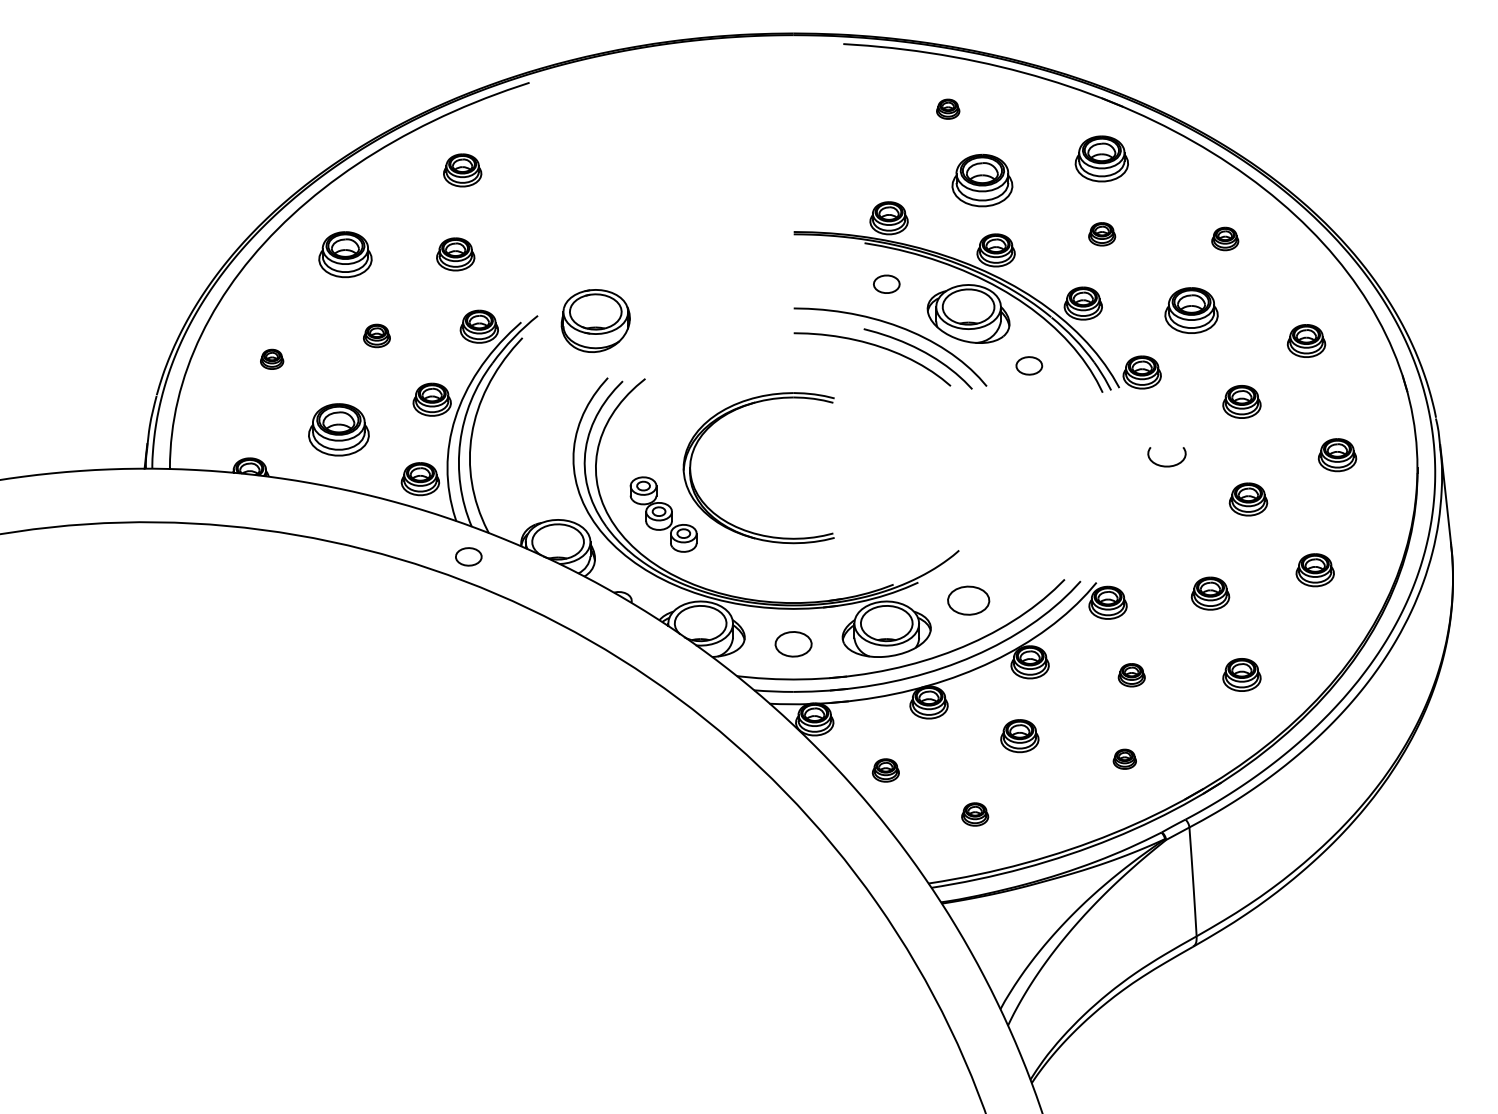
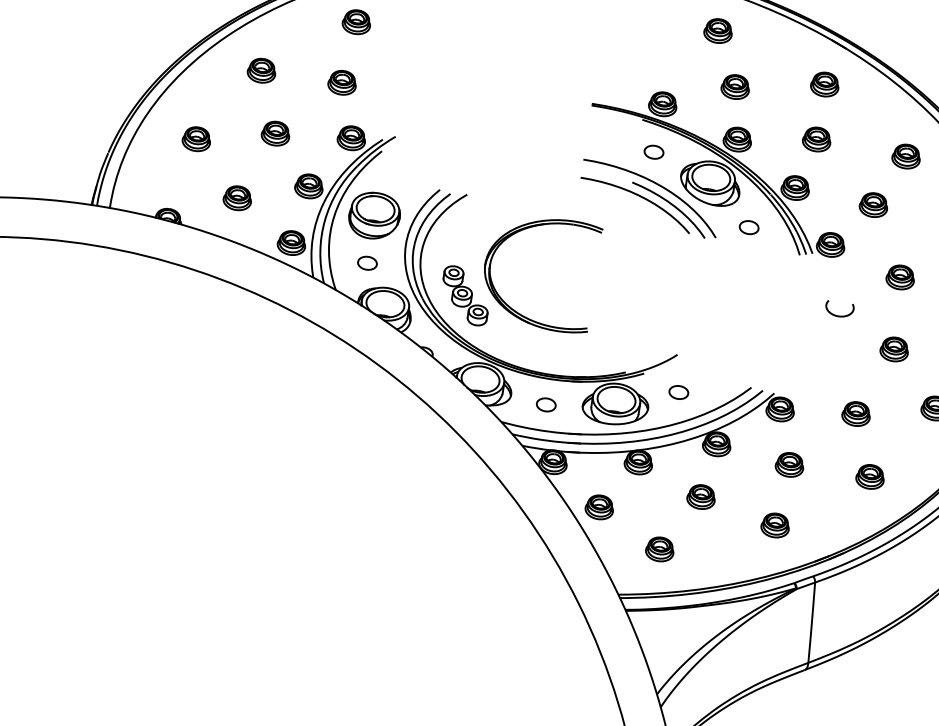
part: (947, 109) -> (717, 31), size x1.67
part: (1101, 159) -> (824, 84), size x0.71
part: (982, 180) -> (735, 86), size x0.62
part: (1101, 234) -> (816, 139), size x1.43
part: (1224, 238) -> (905, 156), size x1.43
part: (345, 254) -> (261, 70), size x0.71
part: (1191, 310) -> (873, 205), size x0.71
part: (595, 320) -> (374, 215), moved
part: (376, 335) -> (275, 133), size x1.43
part: (271, 359) -> (196, 139), size x1.67
part: (338, 430) -> (237, 198), size x0.62
part: (468, 556) -> (367, 262), moved
part: (968, 600) -> (678, 392), size x0.62
part: (793, 643) -> (546, 404), size x0.71
part: (1131, 675) -> (789, 465), size x1.43
part: (1124, 759) -> (775, 525), size x1.67
part: (885, 770) -> (599, 507), size x1.43
part: (974, 814) -> (659, 549), size x1.43

